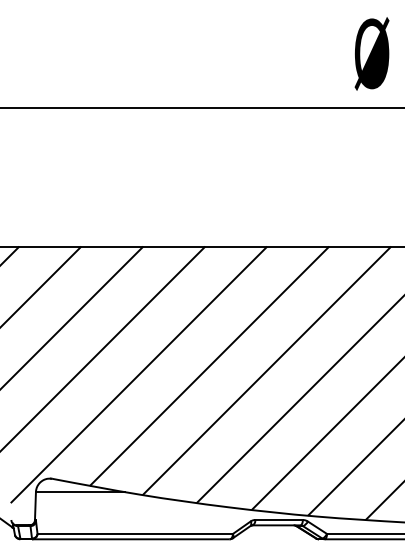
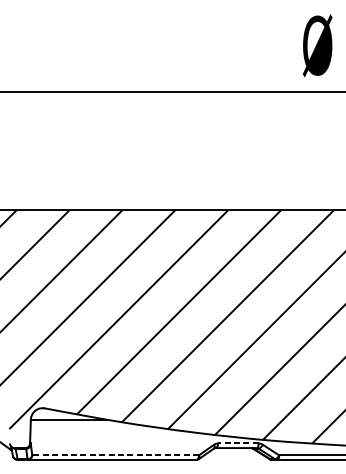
line: (279, 519) -> (238, 443), solid -> dashed
line: (135, 533) -> (115, 455), solid -> dashed

